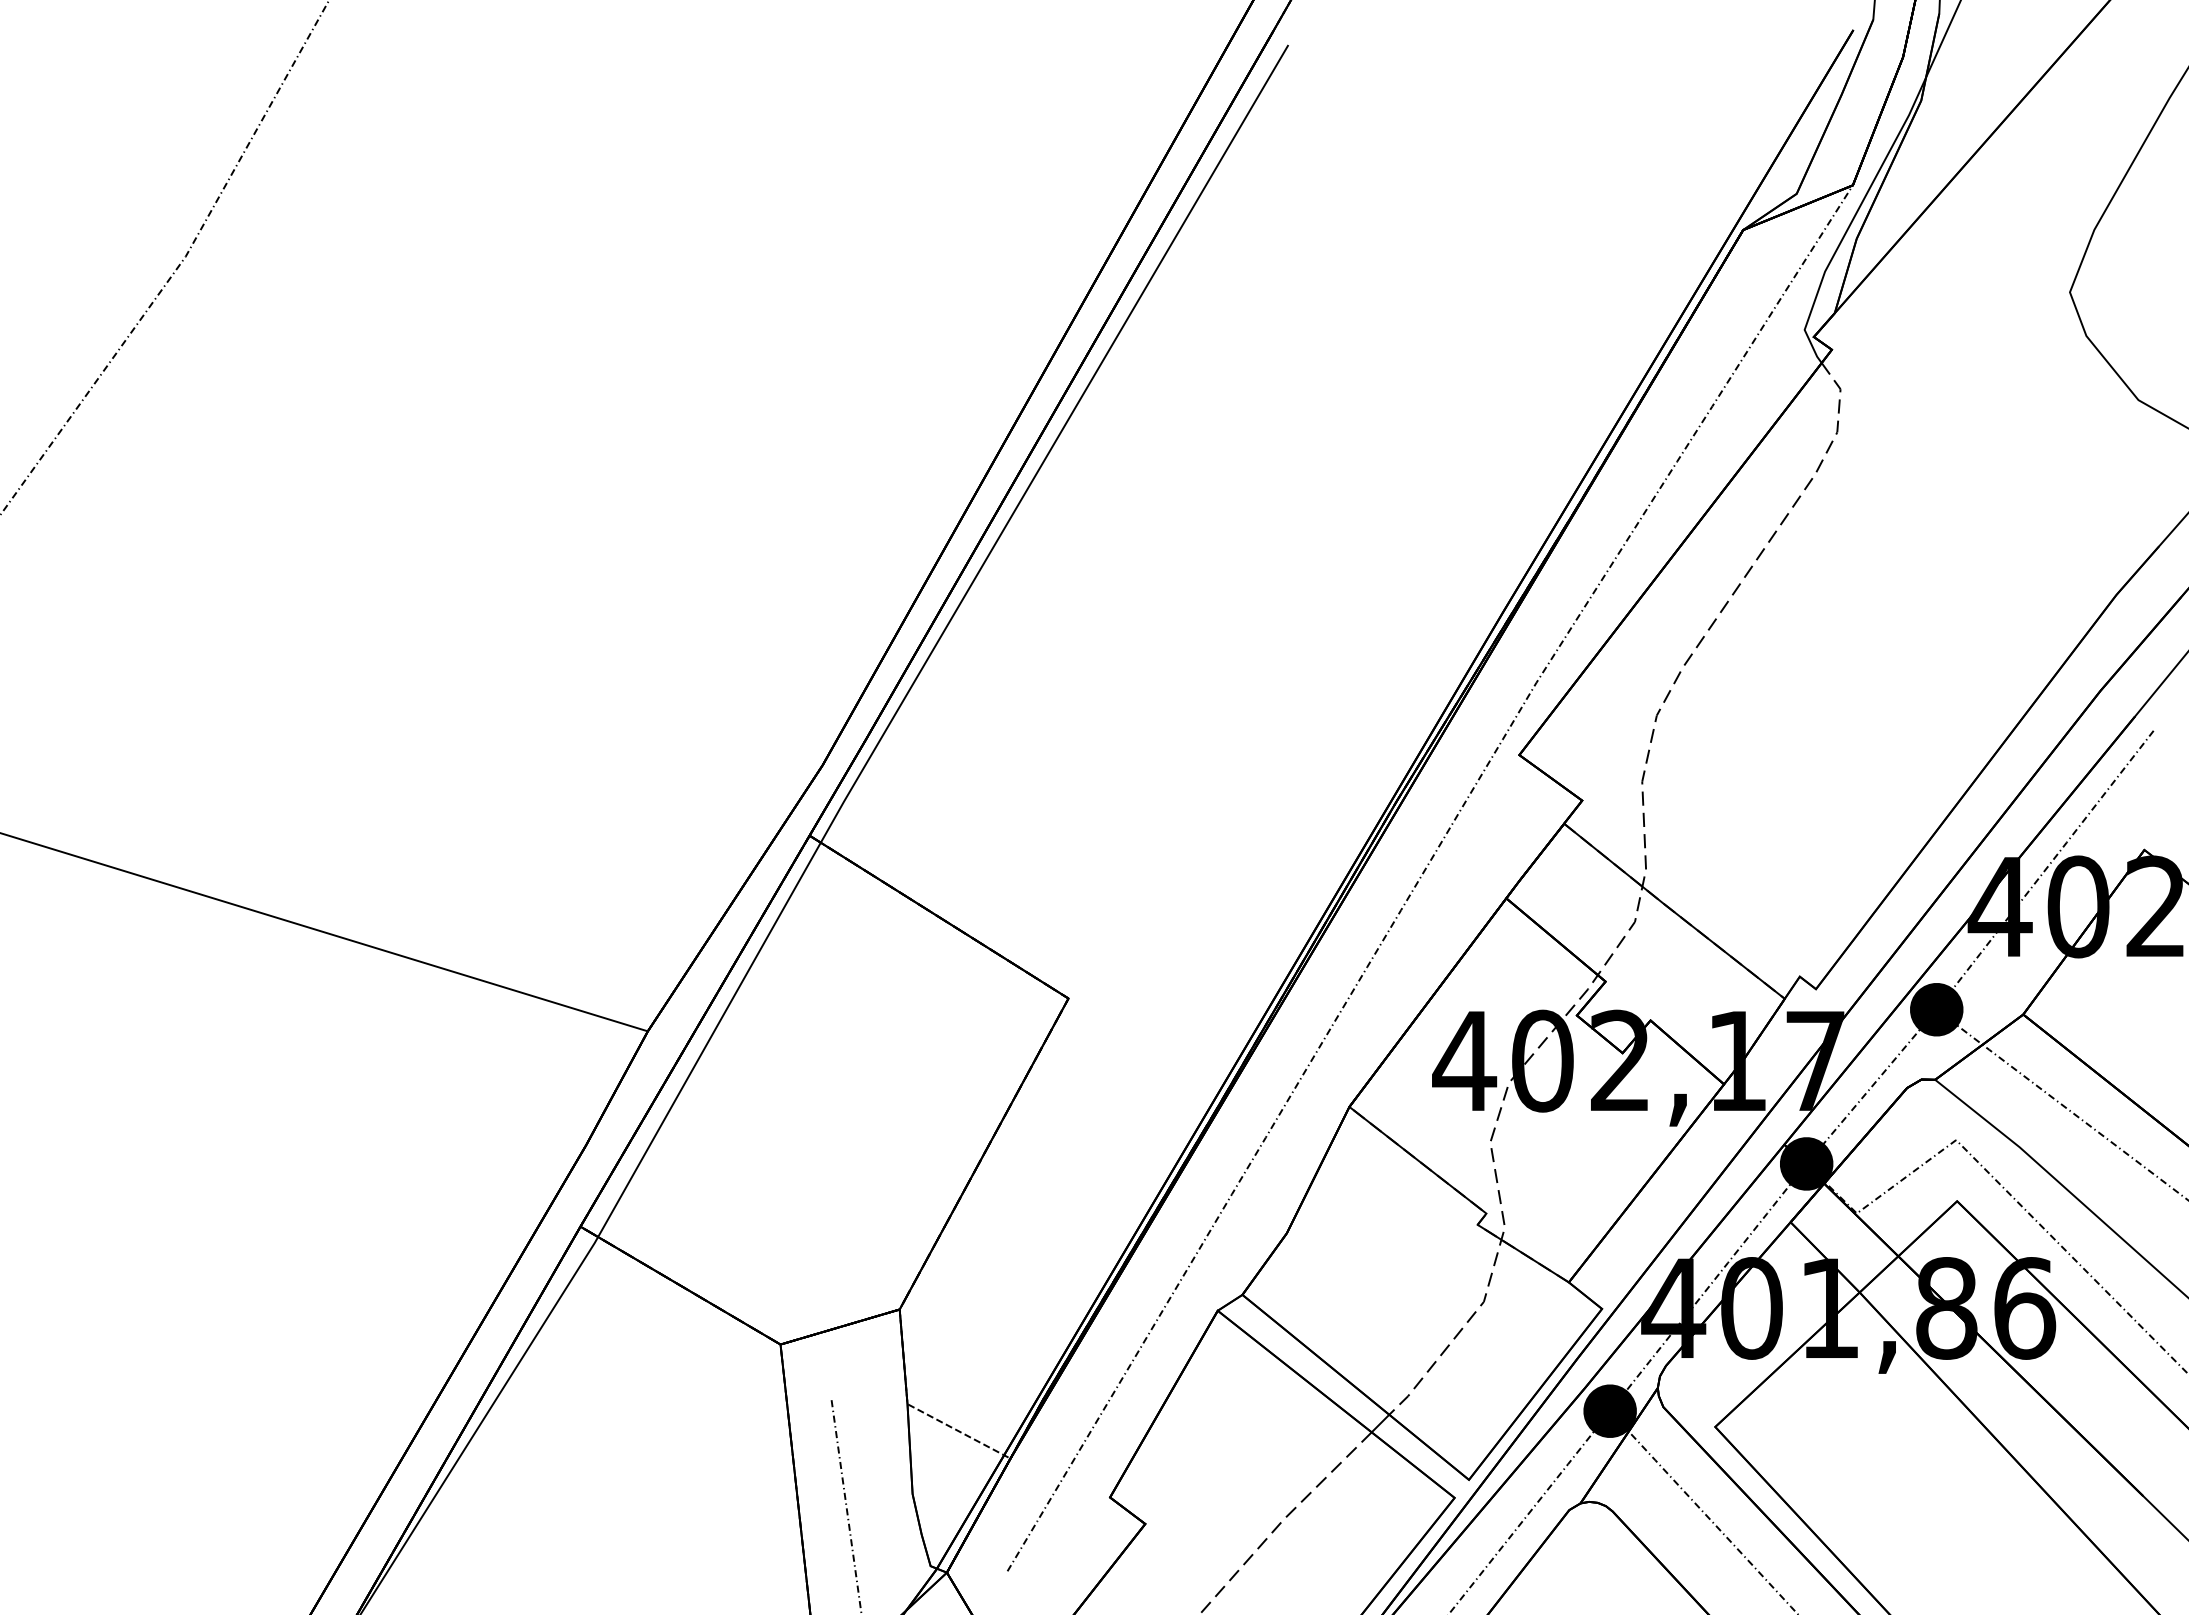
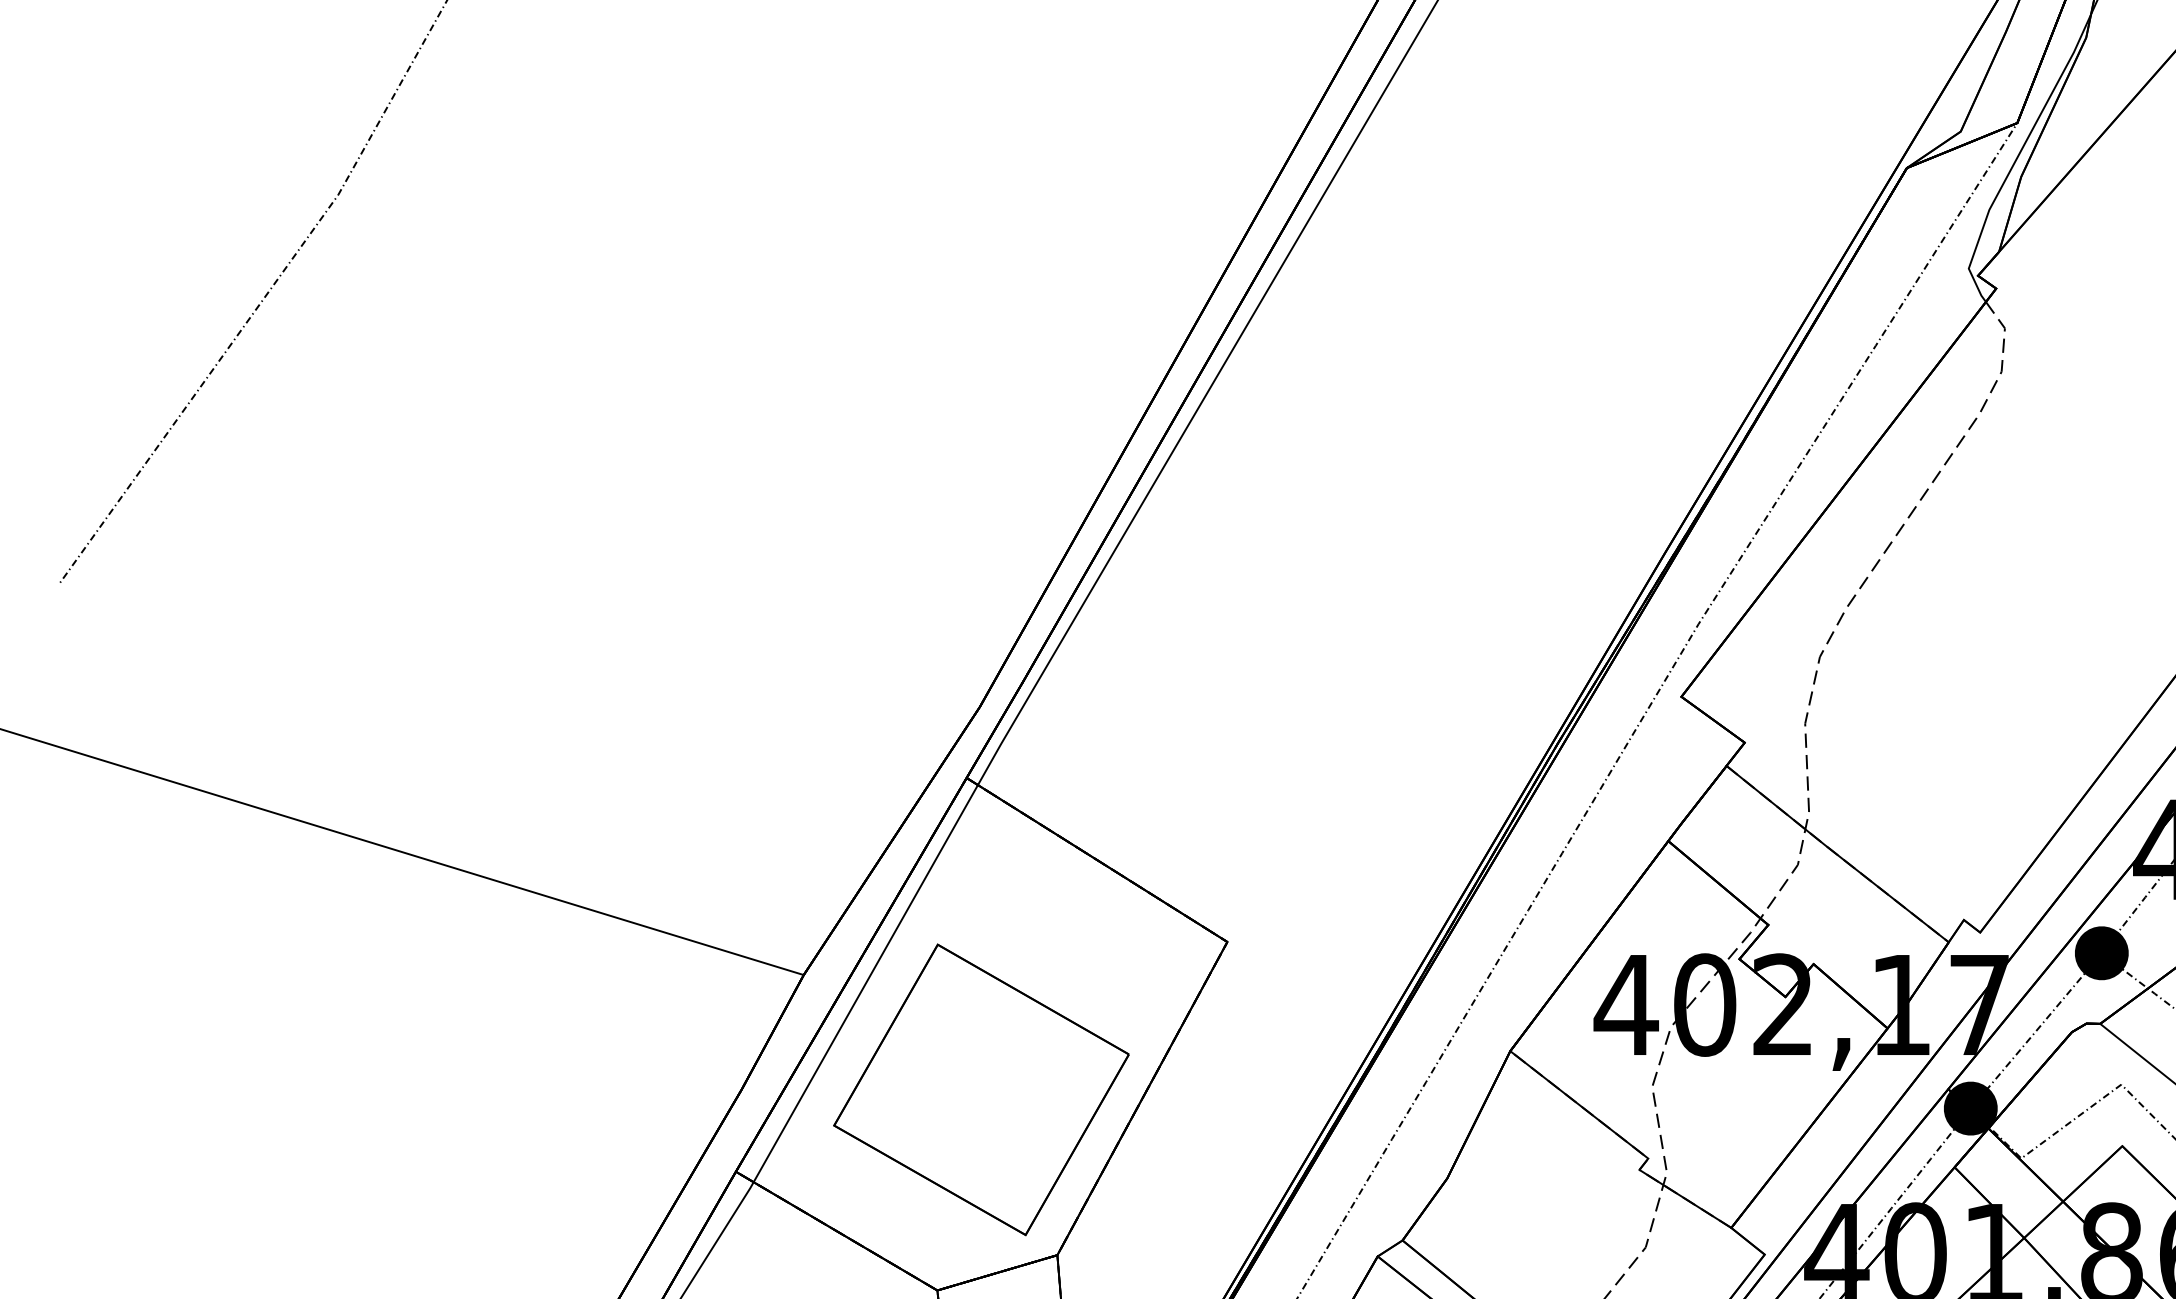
part: (824, 1145) -> (981, 1090), added

